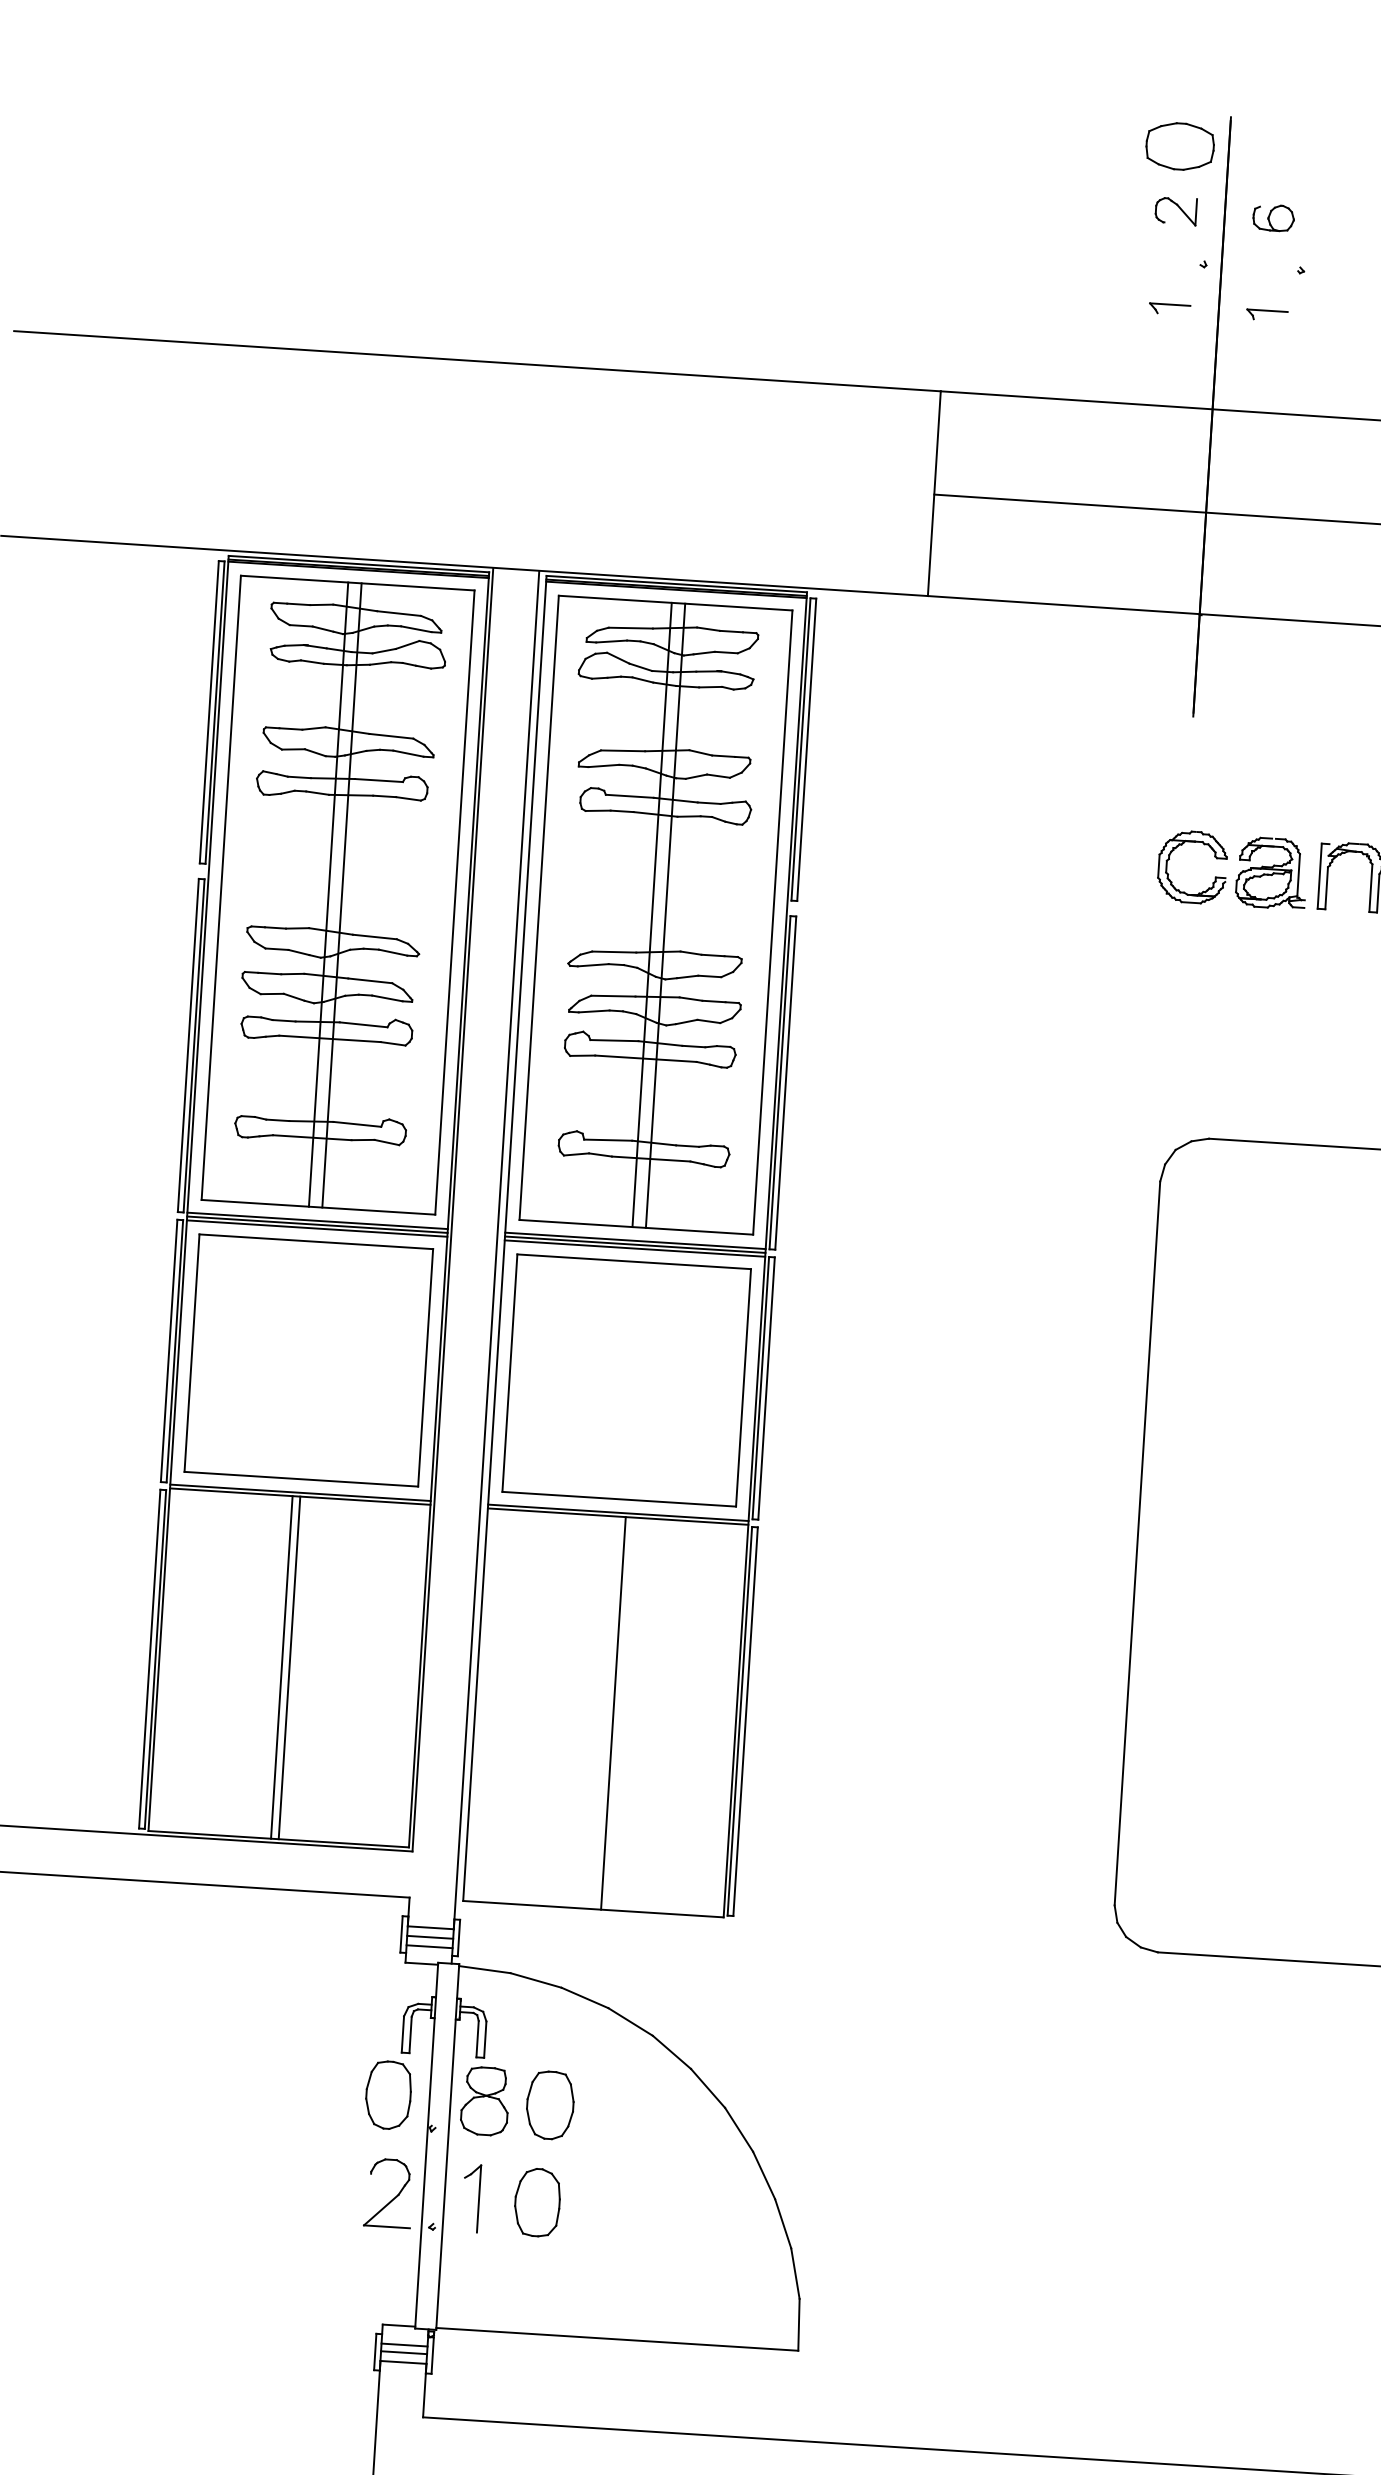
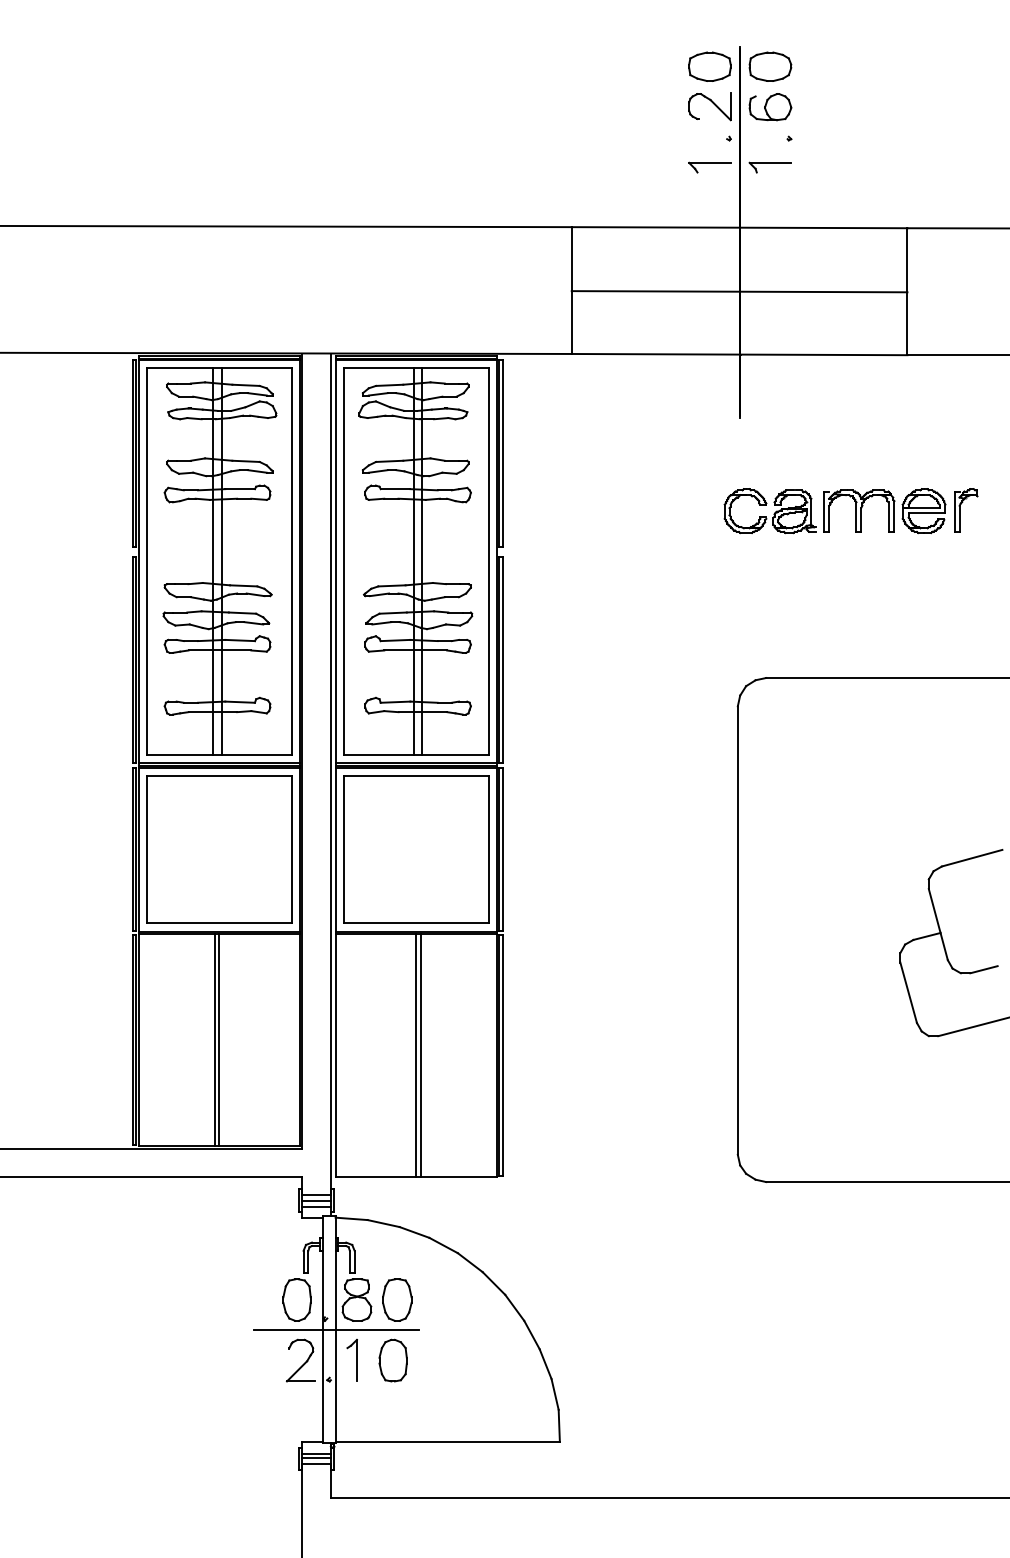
part: (1277, 152) -> (770, 66), added
part: (1175, 210) -> (709, 106), size x1.67
part: (1273, 218) -> (770, 107), size x1.67
part: (1169, 309) -> (709, 167), size x1.67
part: (1266, 315) -> (769, 167), size x1.67
line: (606, 1712) -> (416, 1055), added
line: (447, 2148) -> (335, 1330), added

